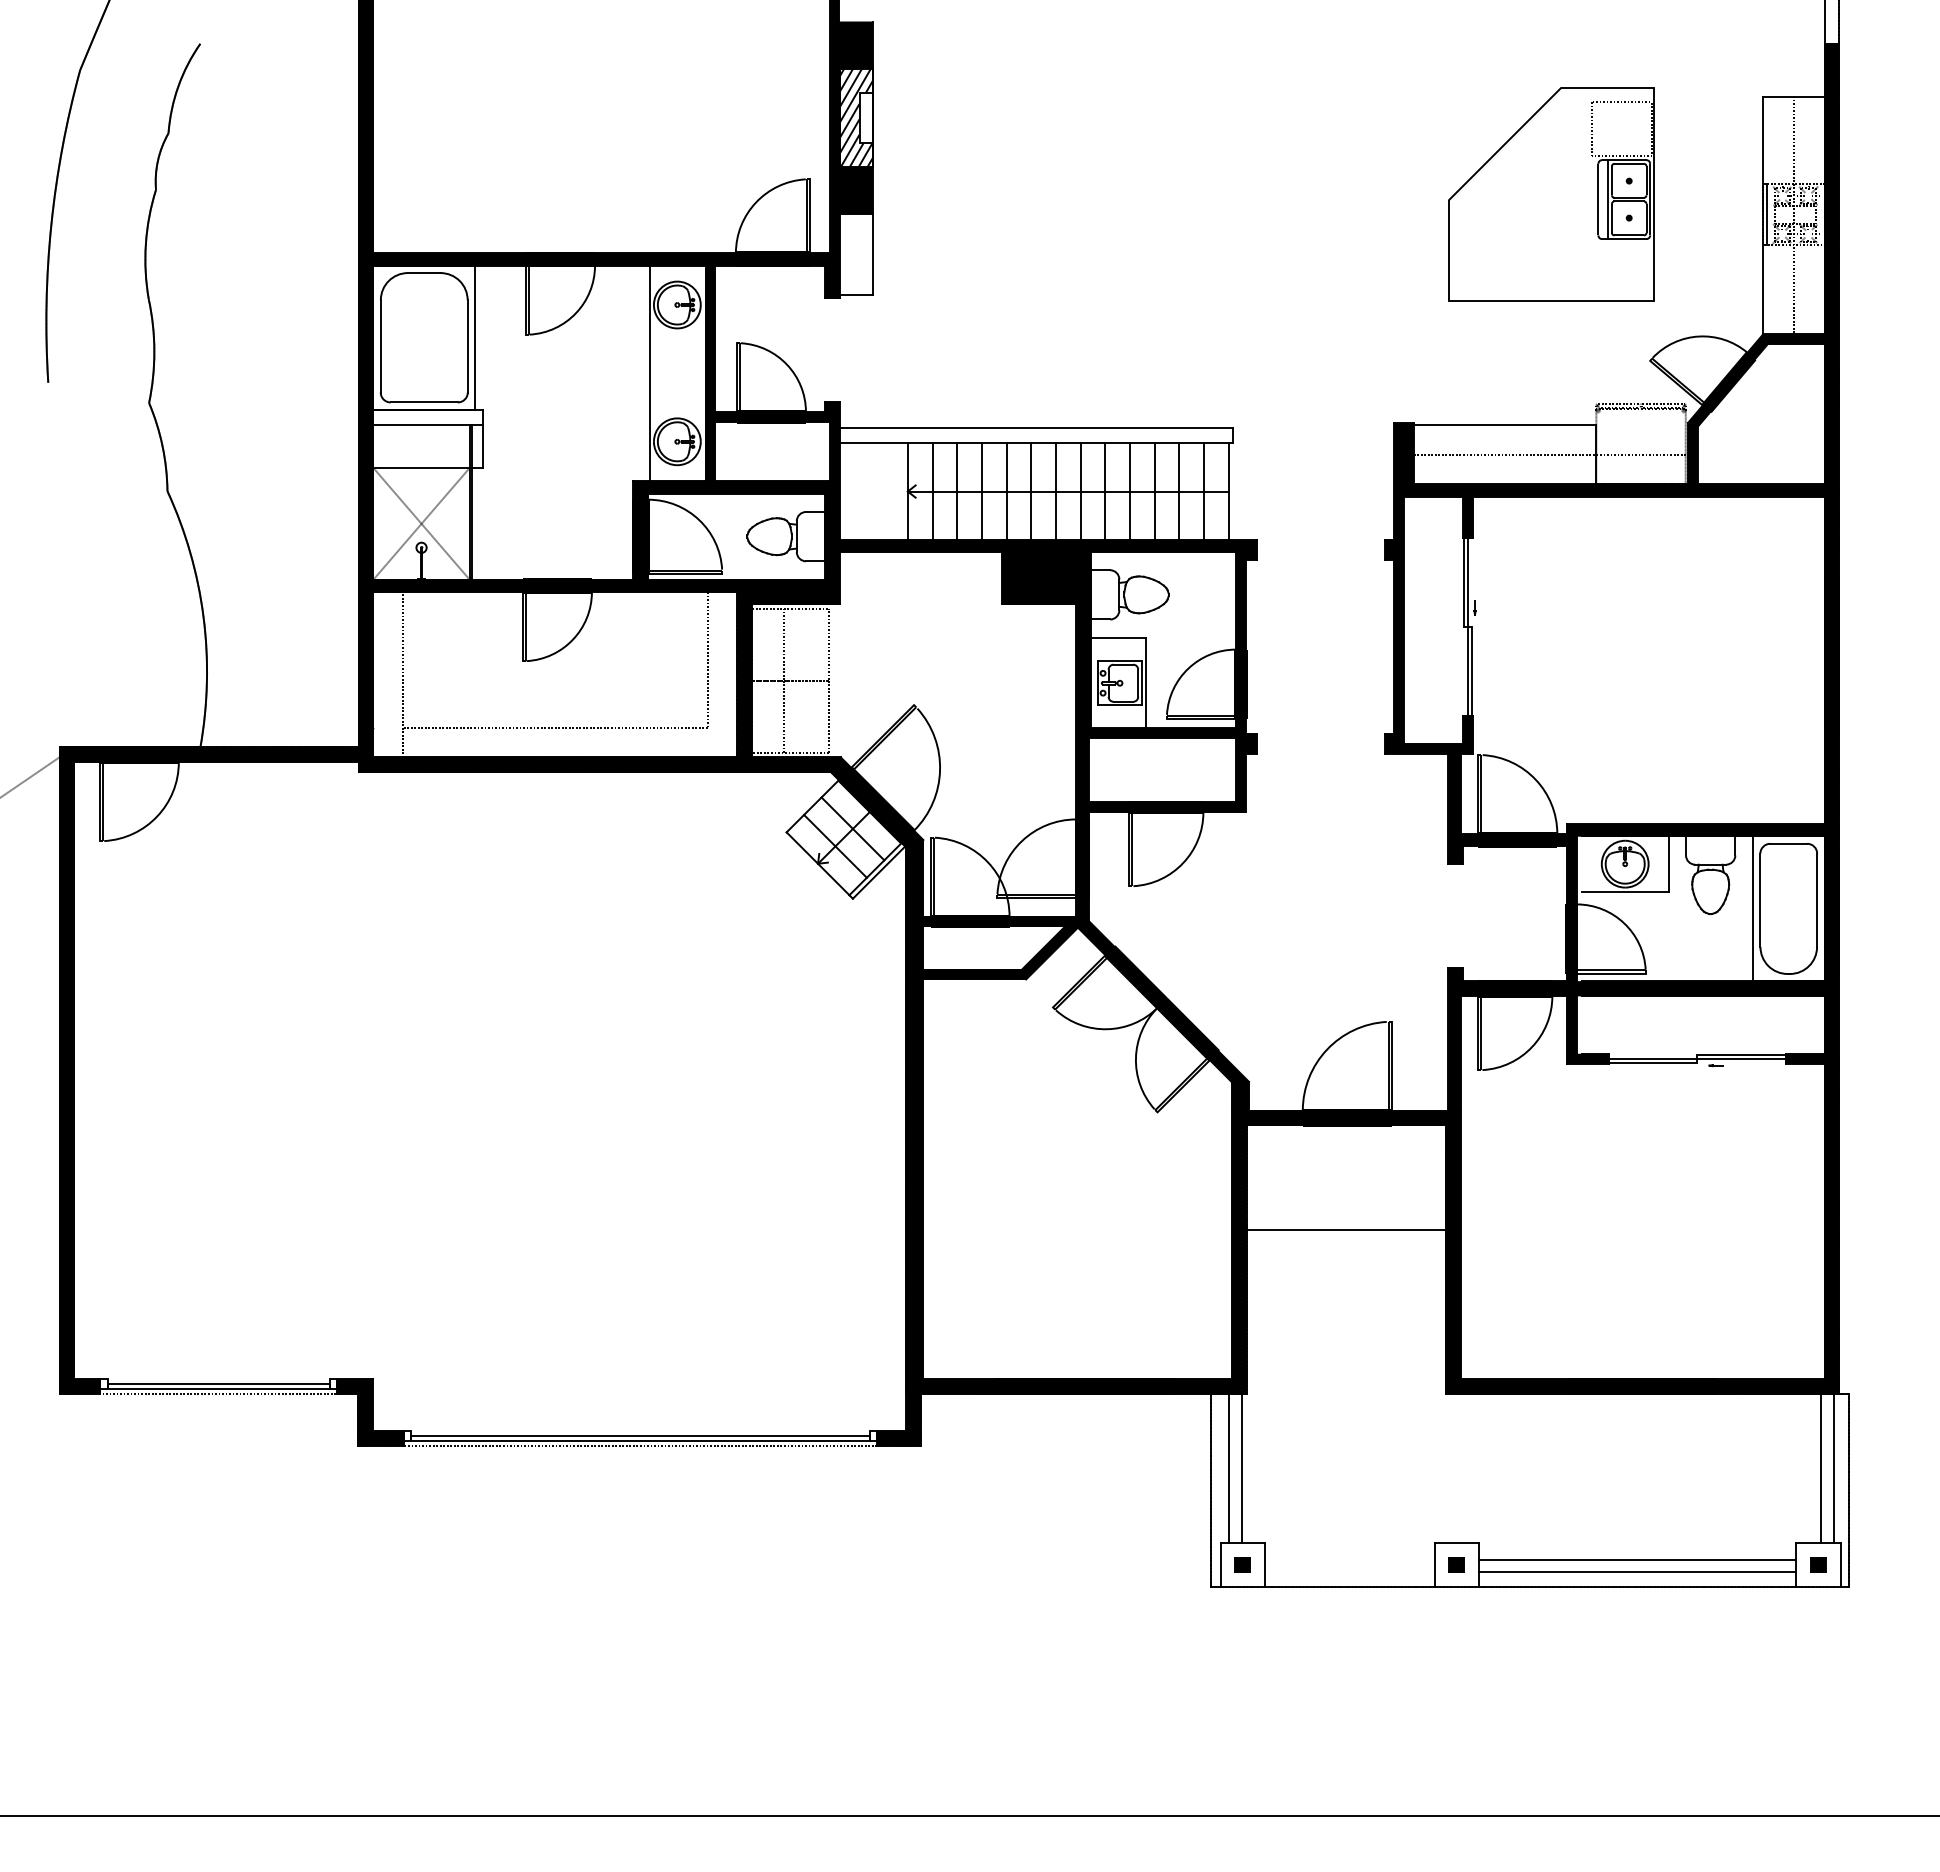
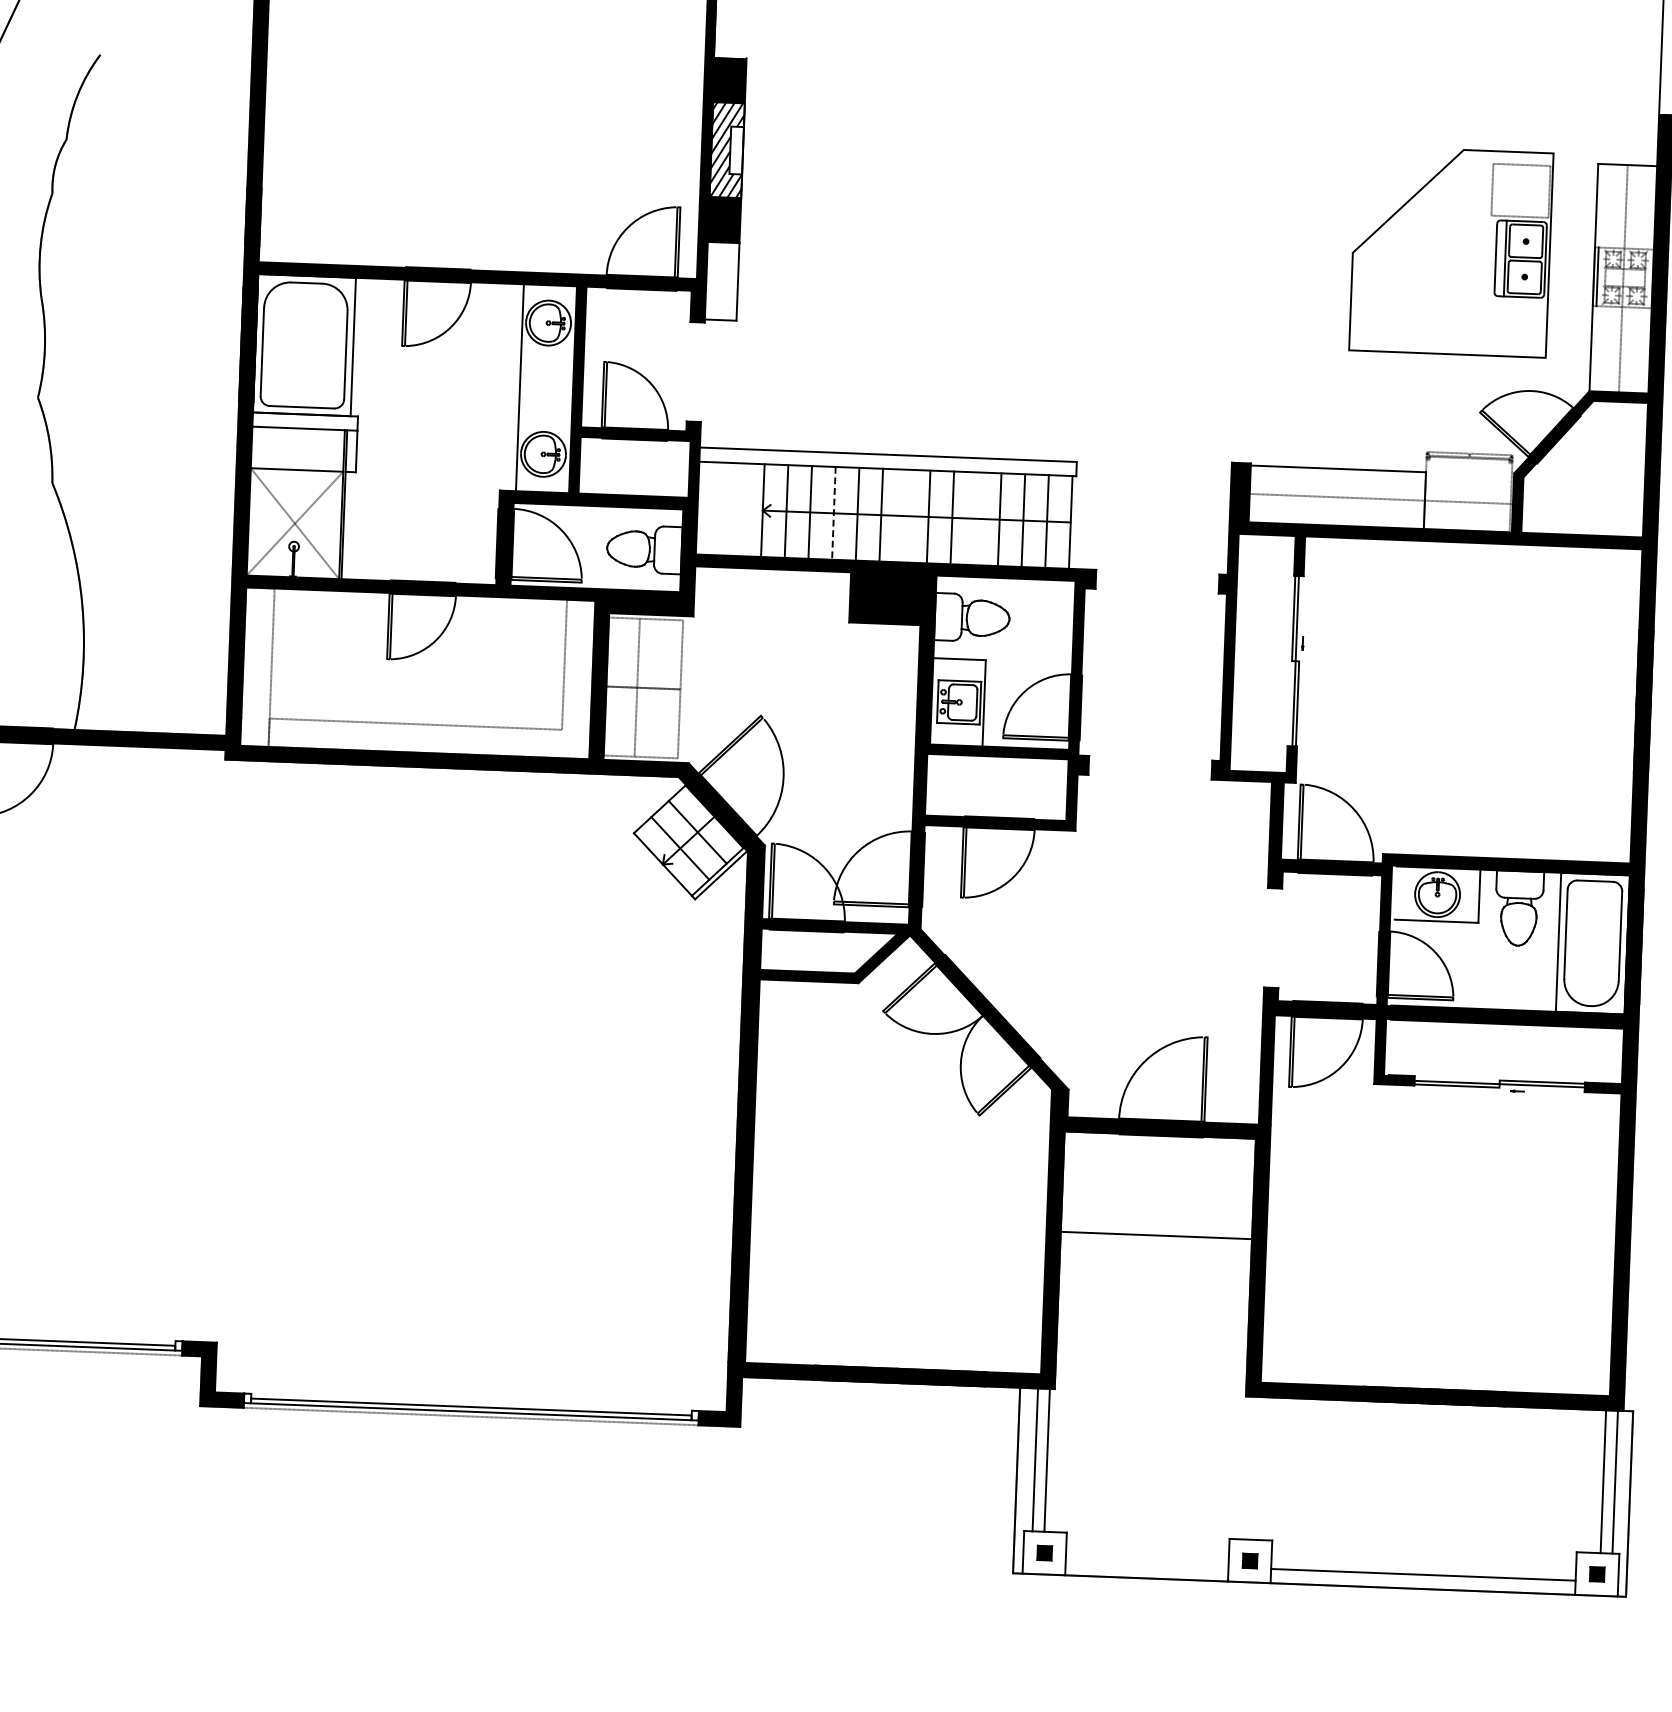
part: (1551, 194) -> (1451, 251), moved
line: (1055, 491) -> (904, 515), removed
line: (1129, 491) -> (975, 518), removed
line: (981, 492) -> (833, 514), solid -> dashed
line: (1637, 1560) -> (1423, 1563), removed

